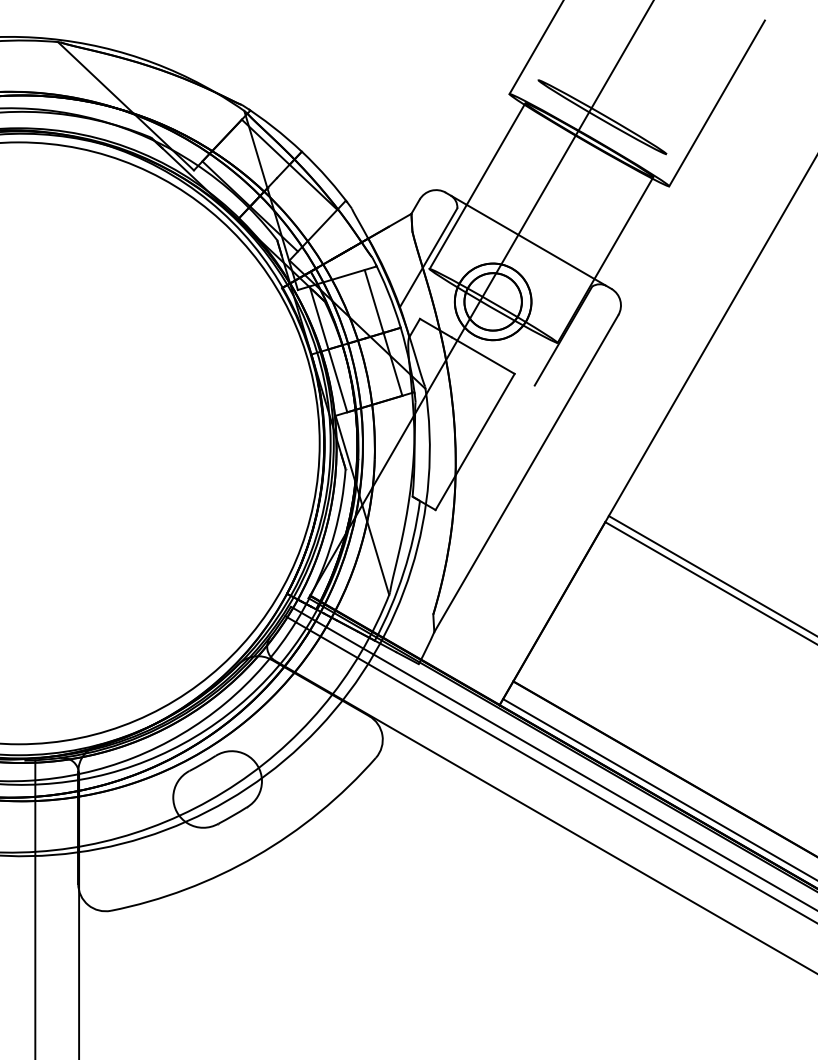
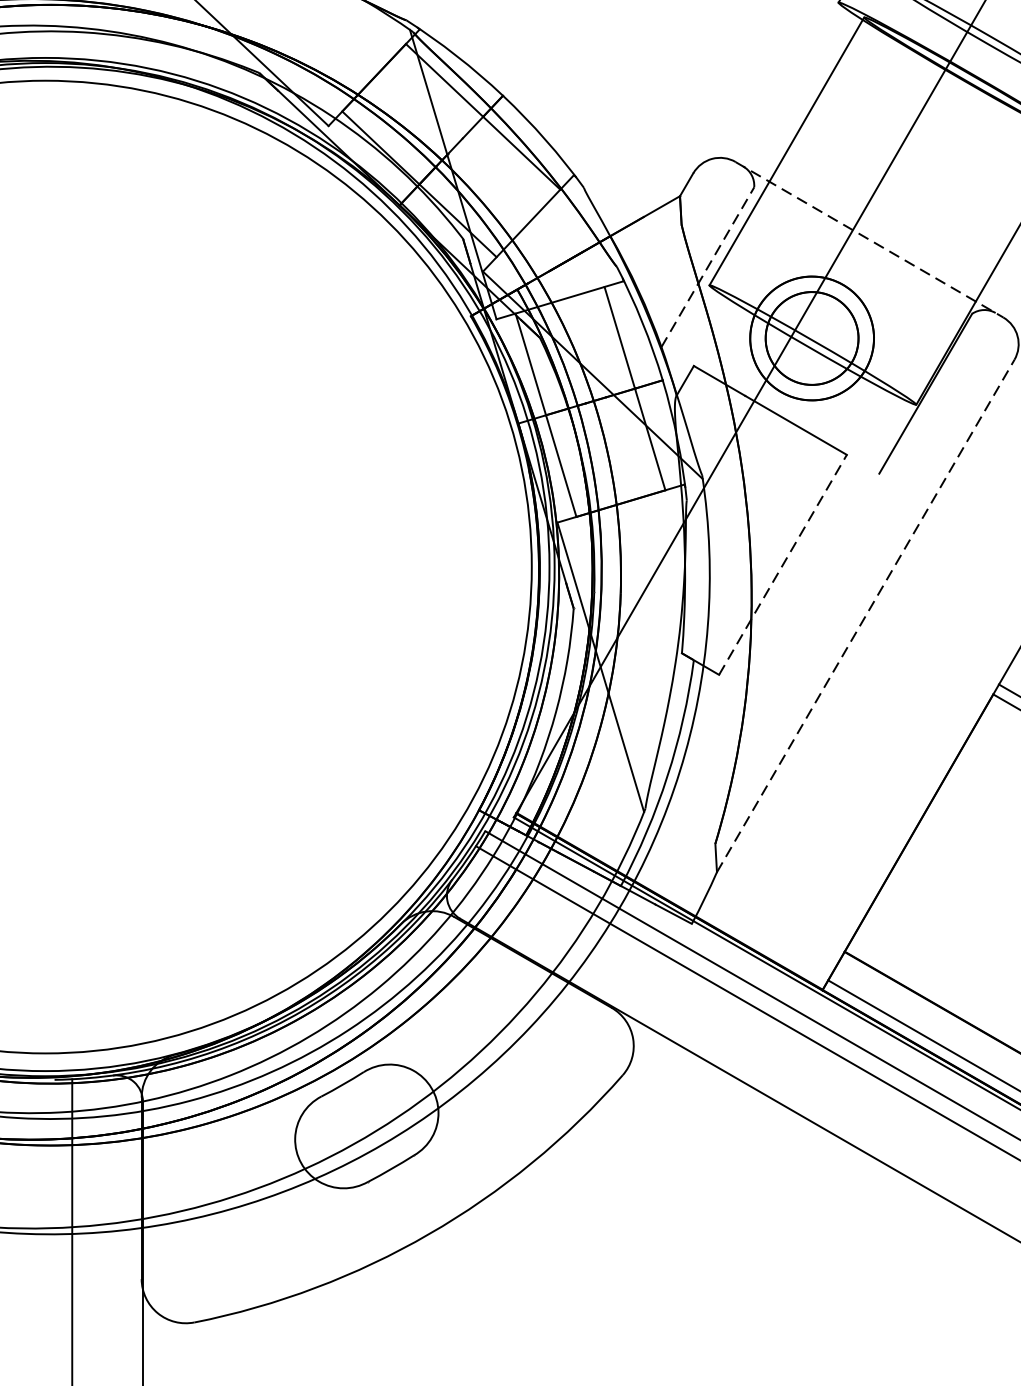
line: (528, 240) -> (869, 239), solid -> dashed
line: (428, 257) -> (707, 266), solid -> dashed
line: (475, 441) -> (783, 564), solid -> dashed
line: (526, 473) -> (865, 615), solid -> dashed

